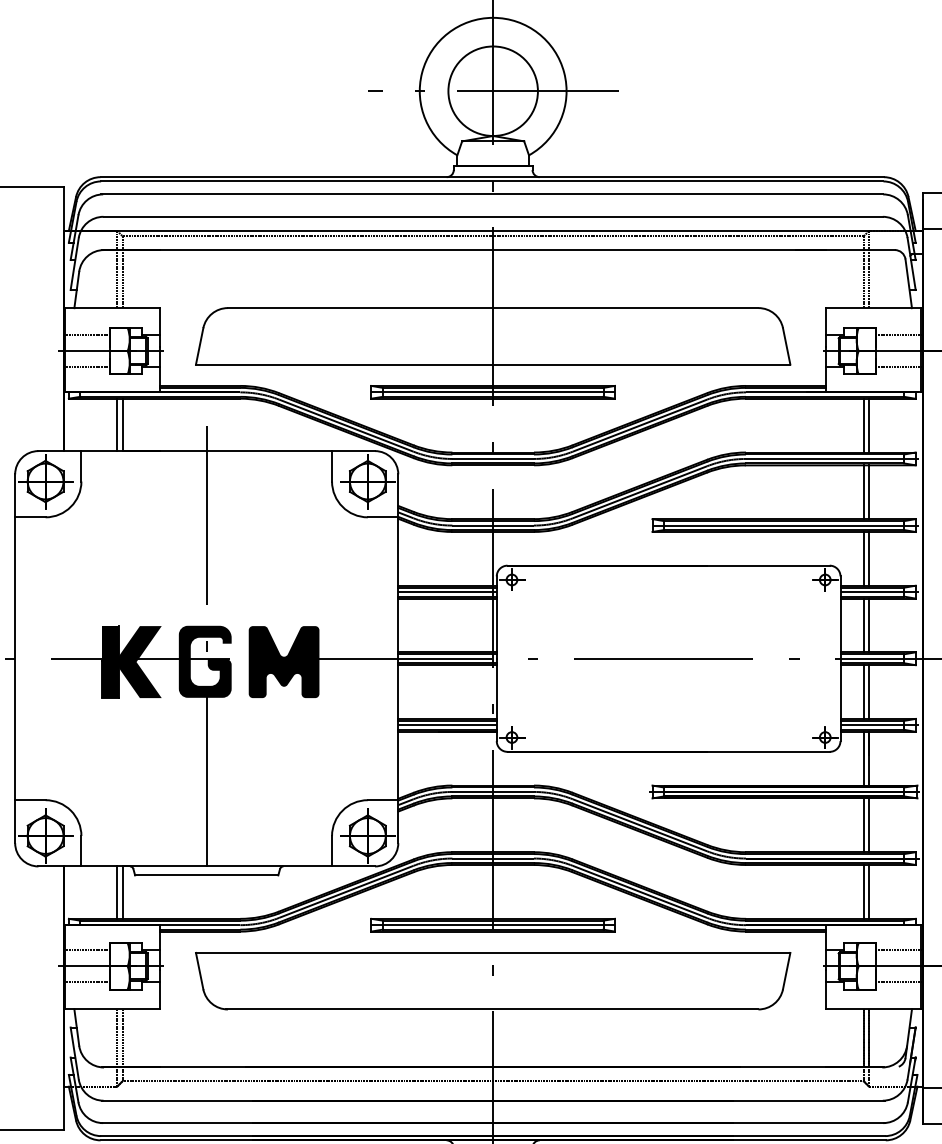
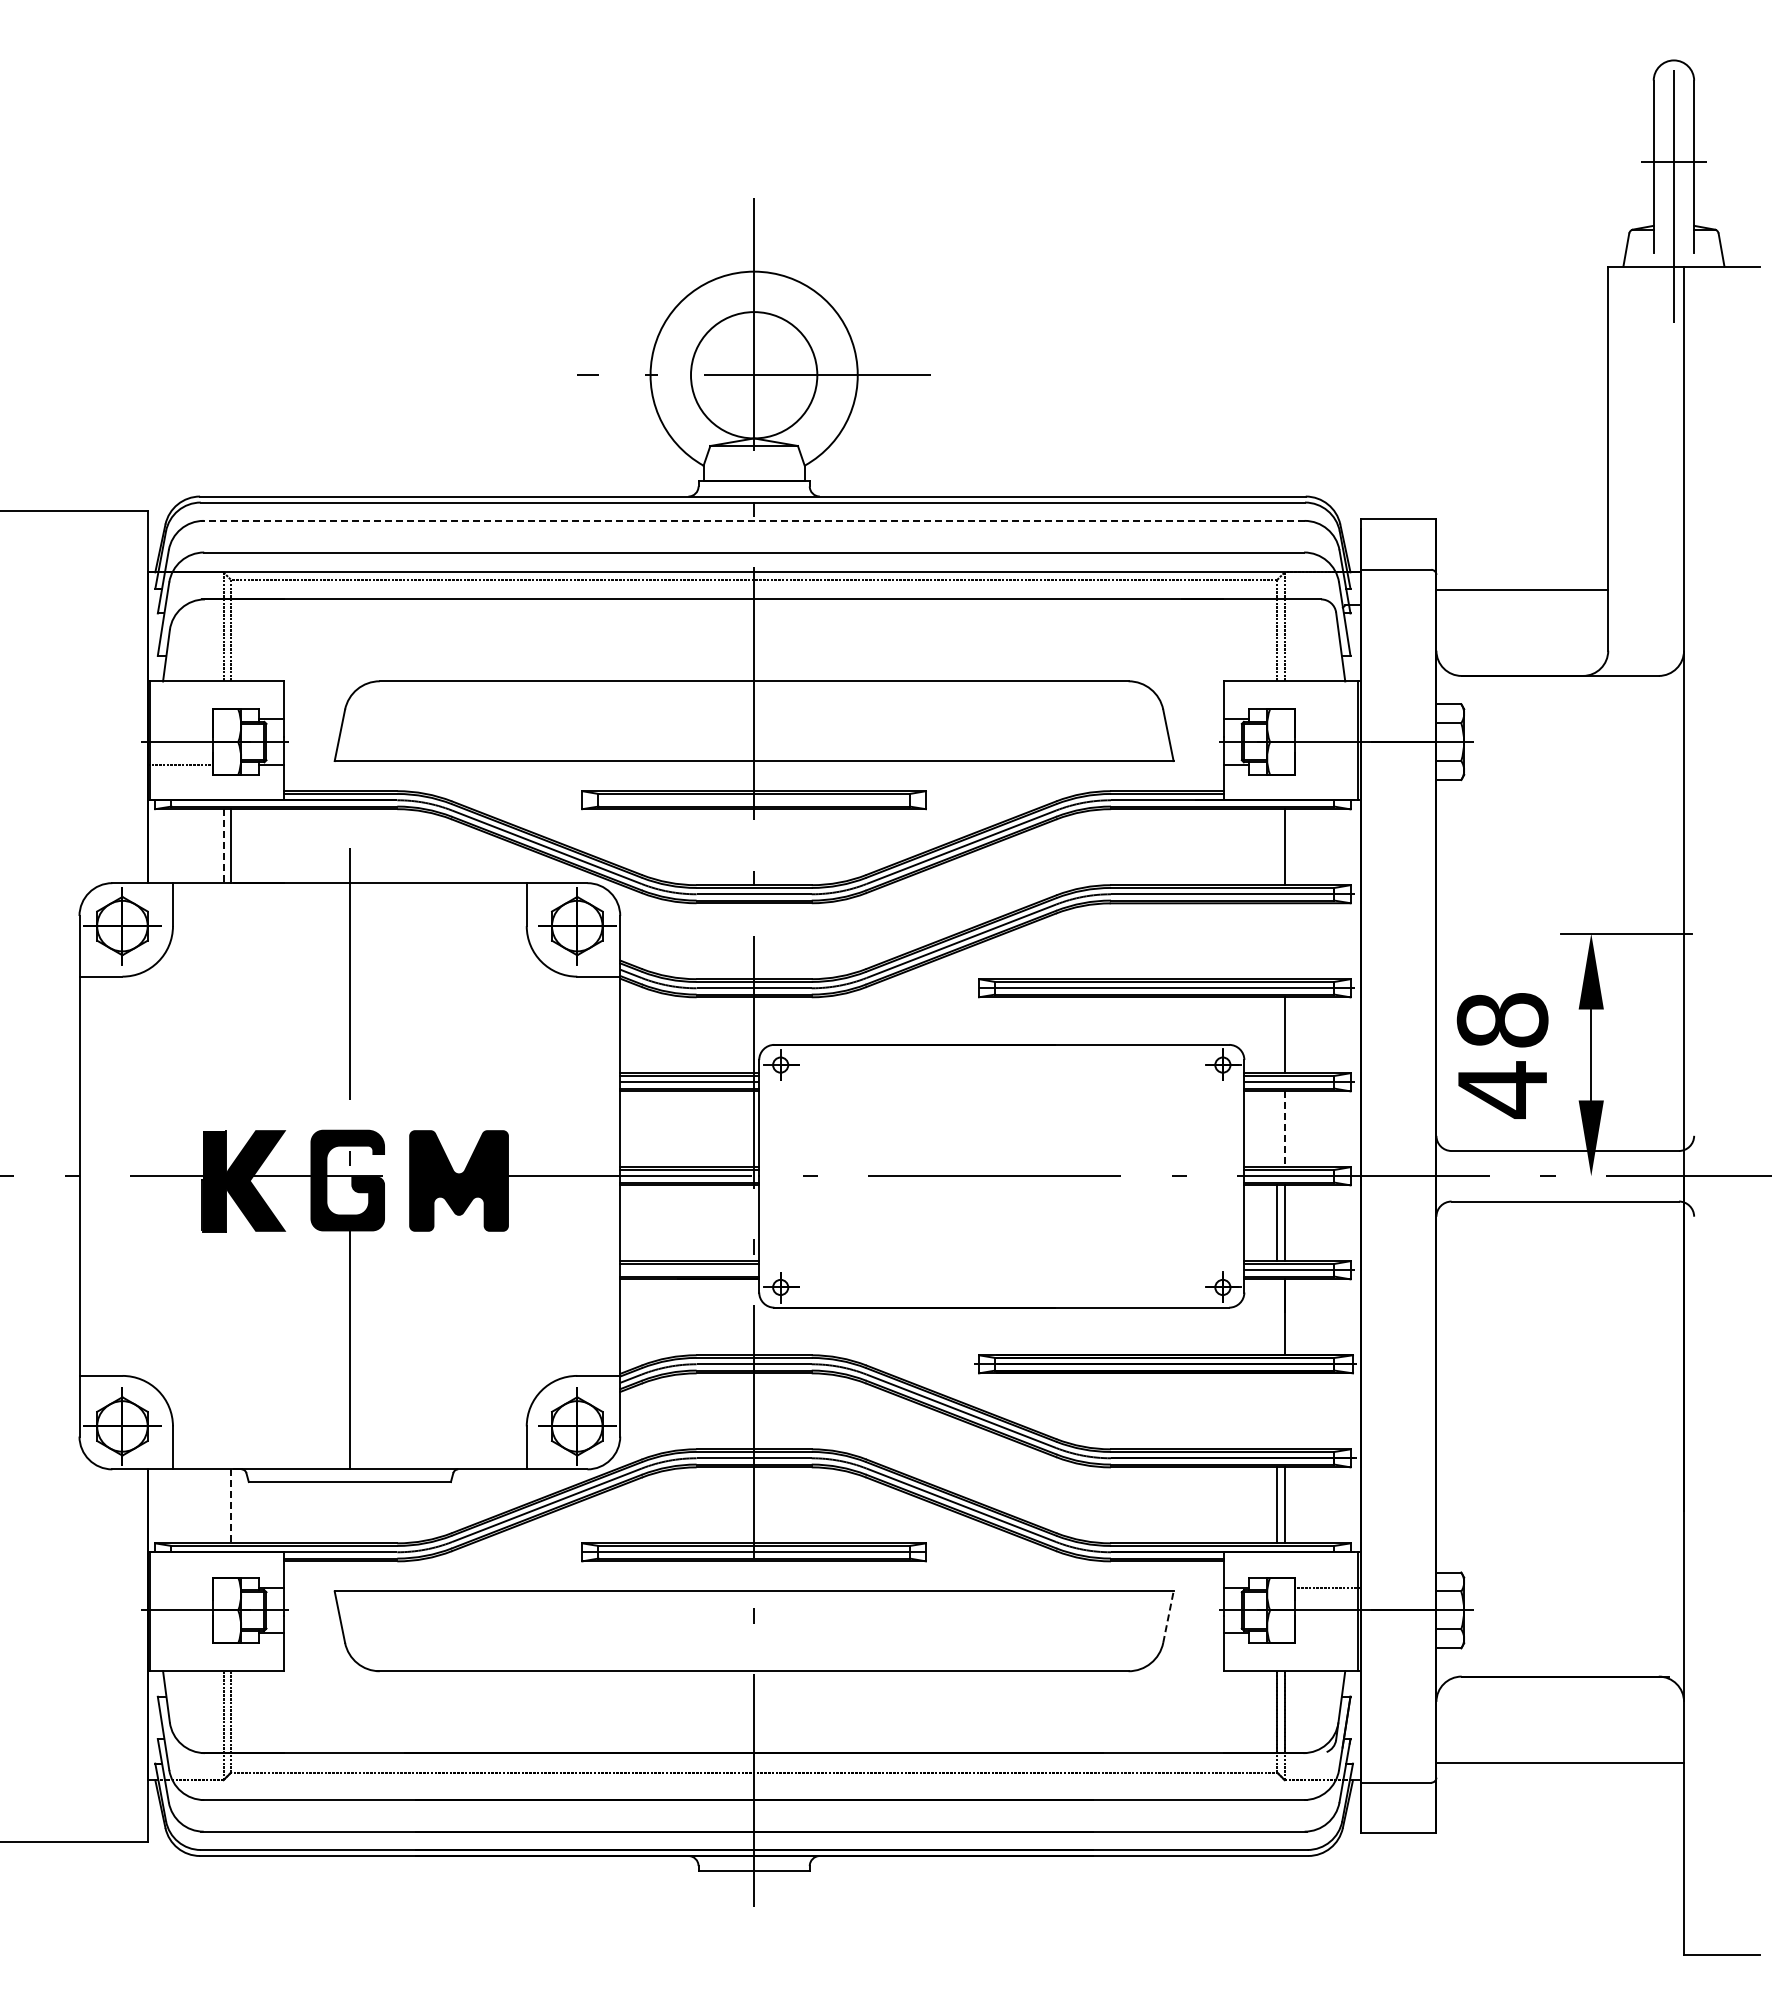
line: (491, 194) -> (752, 520), solid -> dashed
line: (86, 335) -> (180, 719), removed
line: (899, 335) -> (1327, 719), removed
line: (899, 367) -> (1327, 764), removed
line: (492, 392) -> (753, 800), removed
line: (117, 425) -> (223, 846), solid -> dashed
line: (863, 425) -> (1277, 847), removed
line: (863, 492) -> (1277, 941), removed
line: (868, 492) -> (1284, 941), removed
line: (863, 559) -> (1277, 1035), removed
line: (863, 625) -> (1277, 1129), removed
line: (868, 625) -> (1284, 1129), solid -> dashed
line: (447, 725) -> (689, 1270), removed
line: (863, 758) -> (1277, 1317), removed
line: (863, 825) -> (1277, 1411), removed
line: (868, 825) -> (1284, 1411), removed
line: (117, 892) -> (223, 1506), removed
line: (122, 892) -> (231, 1506), solid -> dashed
line: (86, 950) -> (180, 1587), removed
line: (786, 970) -> (1168, 1616), solid -> dashed
line: (86, 982) -> (180, 1633), removed
line: (899, 982) -> (1327, 1633), removed

